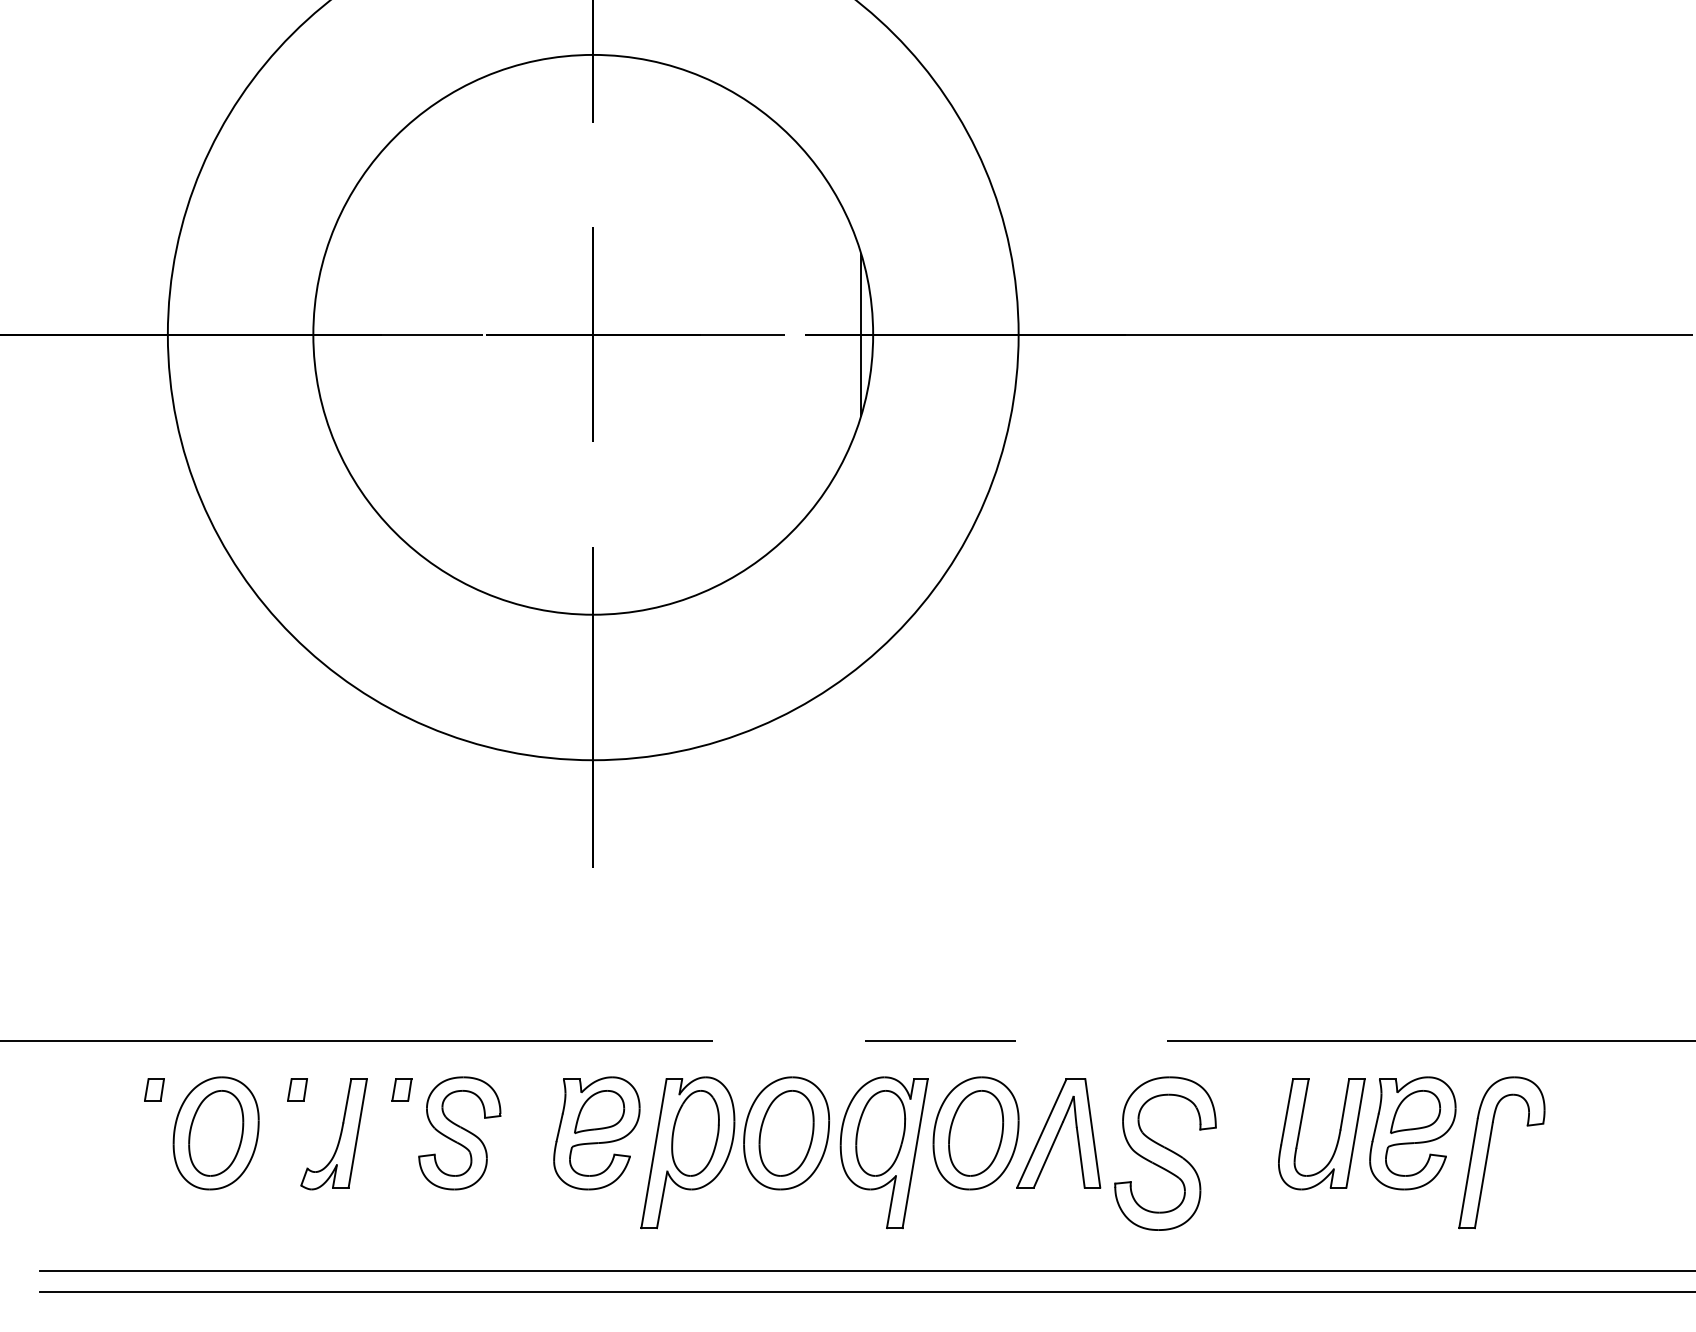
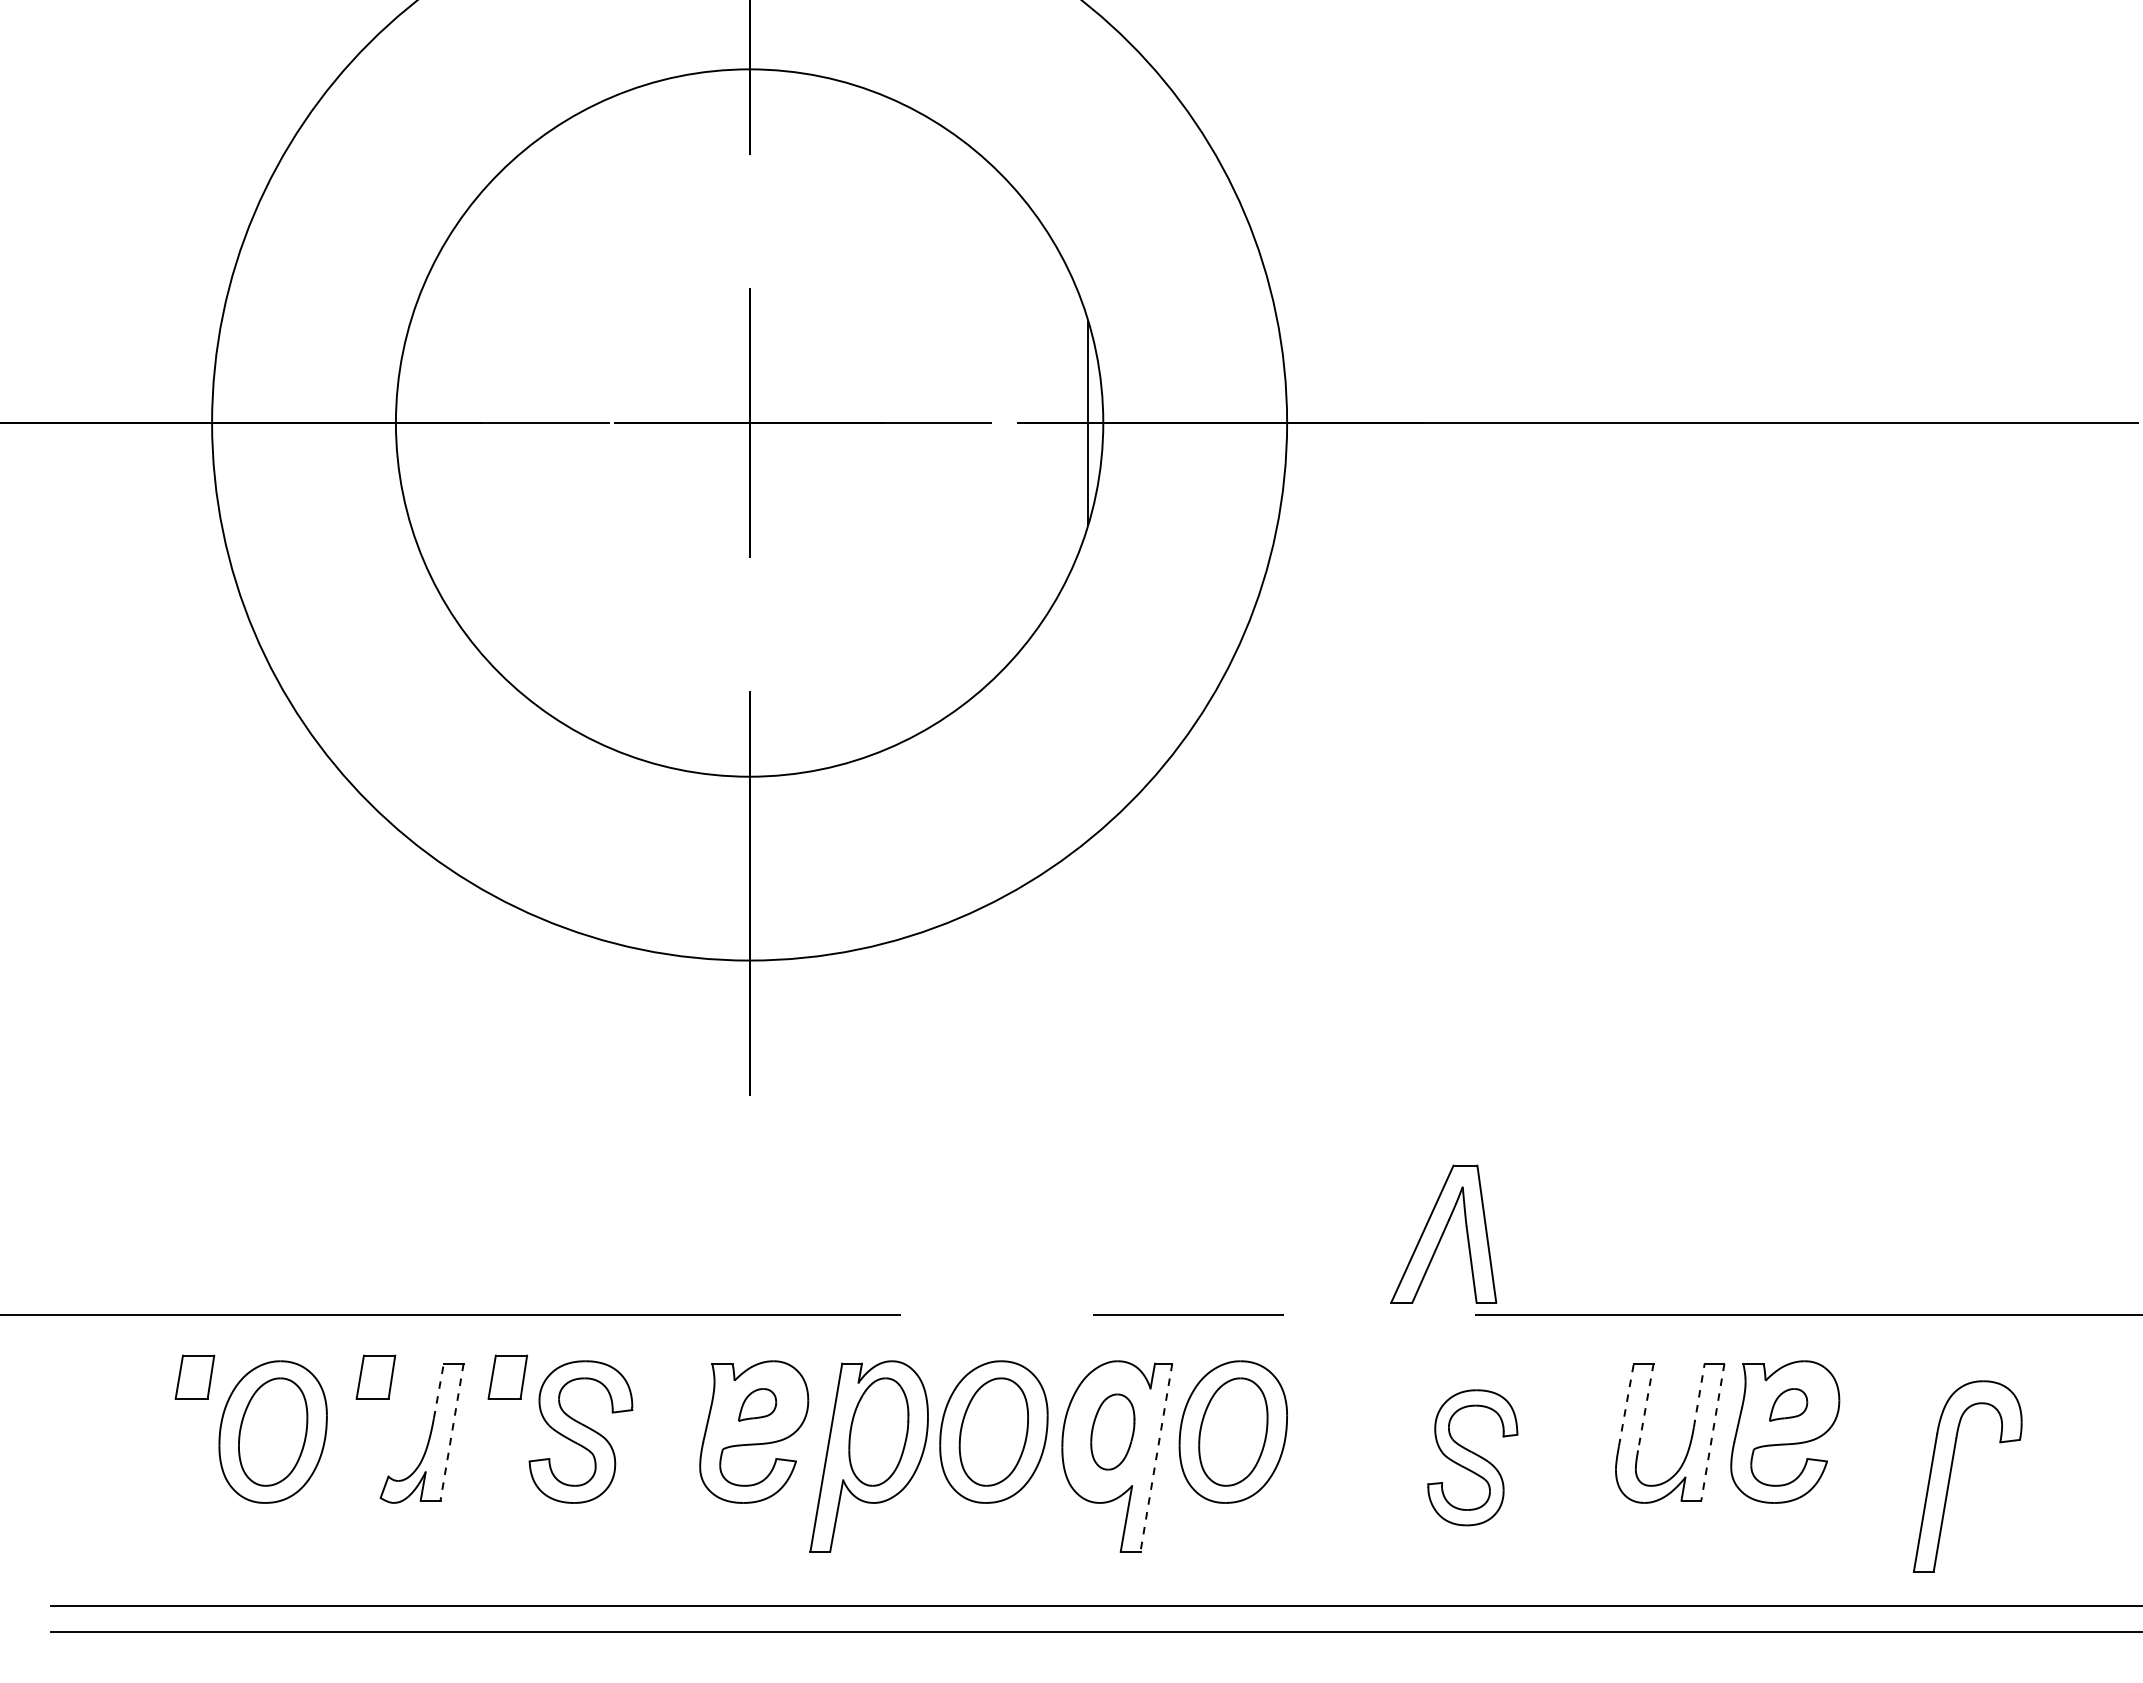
part: (154, 1089) -> (195, 1376), size x1.6
part: (297, 1089) -> (375, 1376), size x1.6
part: (401, 1089) -> (507, 1376), size x1.6
line: (347, 1101) -> (438, 1391), solid -> dashed
line: (1344, 1103) -> (1699, 1394), solid -> dashed
part: (599, 1111) -> (757, 1404), size x0.6
part: (1415, 1111) -> (1788, 1404), size x0.6
line: (1287, 1112) -> (1626, 1405), solid -> dashed
line: (1302, 1113) -> (1645, 1407), solid -> dashed
part: (880, 1132) -> (1112, 1431), size x0.7
part: (1058, 1132) -> (1443, 1233), moved
line: (358, 1133) -> (452, 1432), solid -> dashed
line: (1355, 1133) -> (1712, 1432), solid -> dashed
part: (1489, 1151) -> (1951, 1474), moved
part: (1165, 1153) -> (1472, 1457), size x0.7
line: (915, 1154) -> (1156, 1458), solid -> dashed

